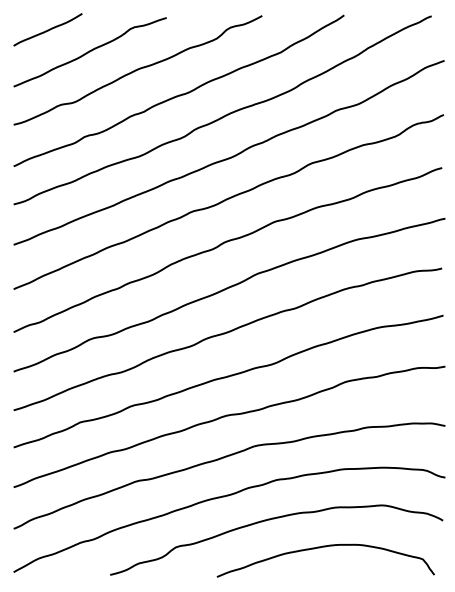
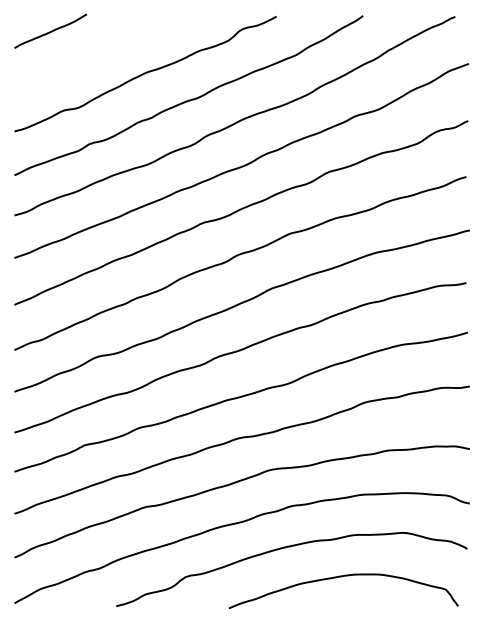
curve: (89, 51) -> (94, 54), removed

